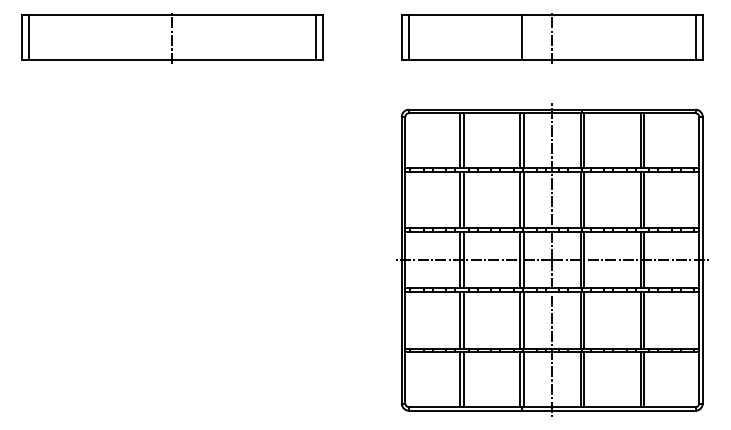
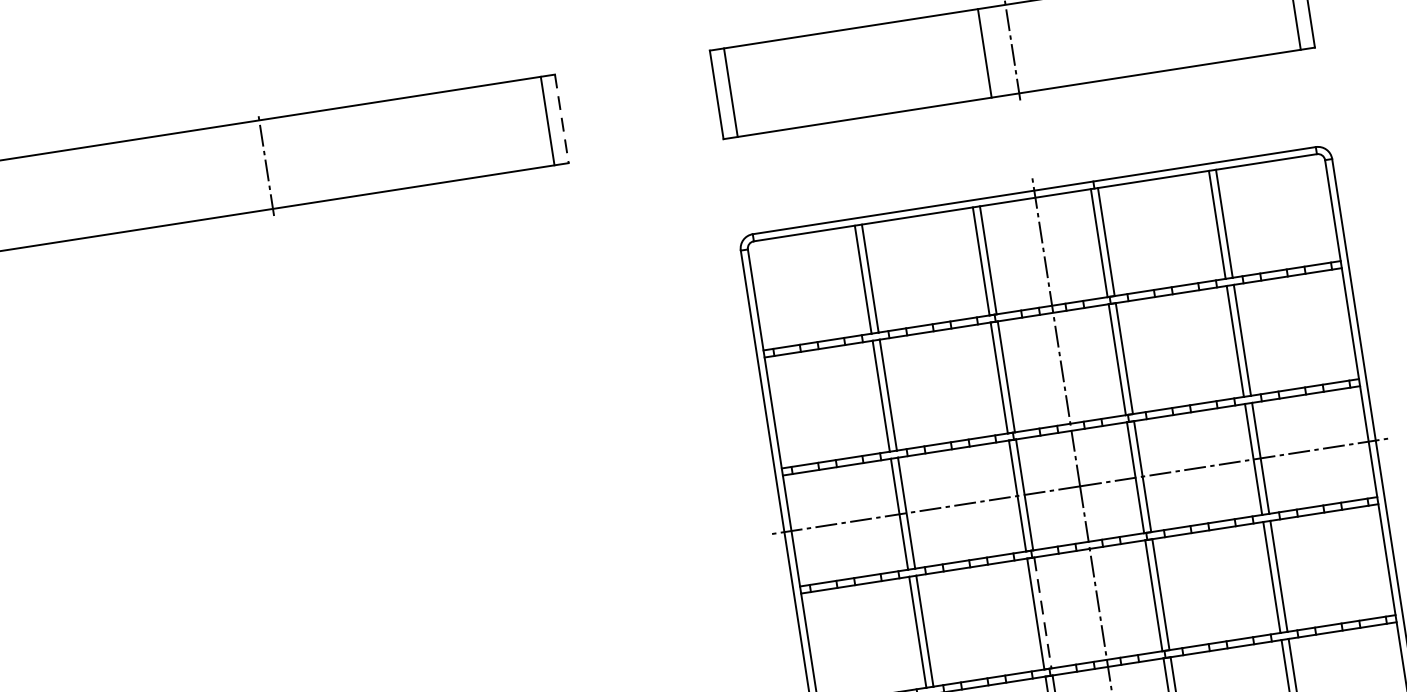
line: (322, 37) -> (560, 118), solid -> dashed
line: (522, 37) -> (985, 53), moved
line: (524, 320) -> (1043, 613), solid -> dashed

